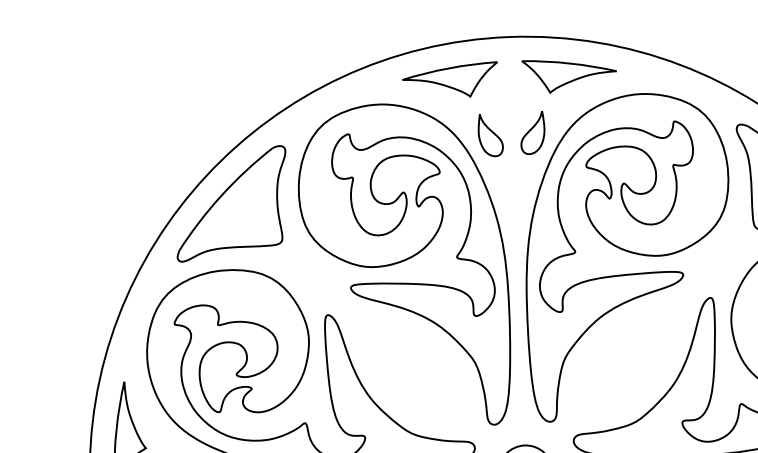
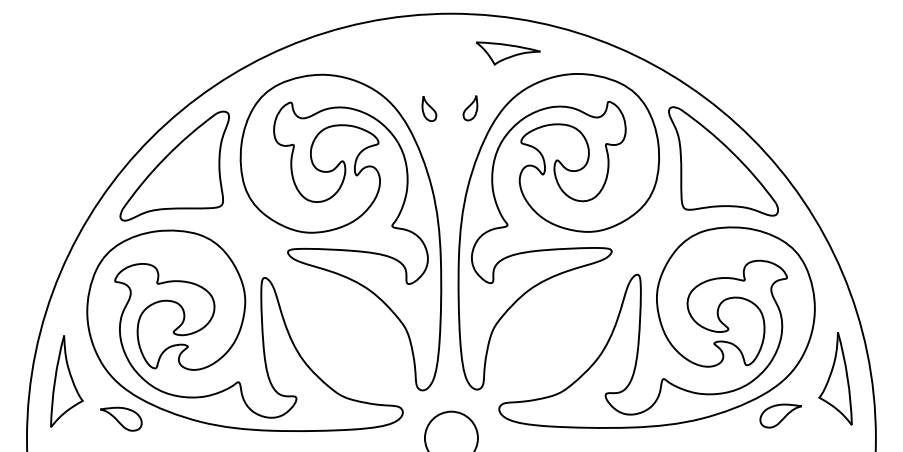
part: (569, 75) -> (508, 53), size x0.7
part: (449, 80) -> (391, 53), removed
part: (532, 133) -> (470, 108), size x0.6
part: (490, 135) -> (429, 108), size x0.6

